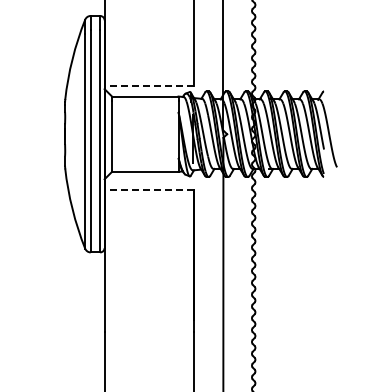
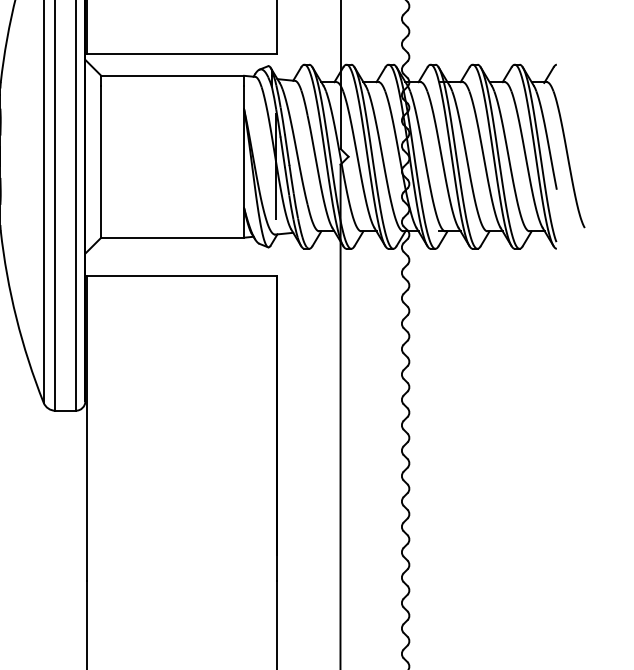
line: (148, 86) -> (179, 54), dashed -> solid
line: (148, 189) -> (179, 275), dashed -> solid

